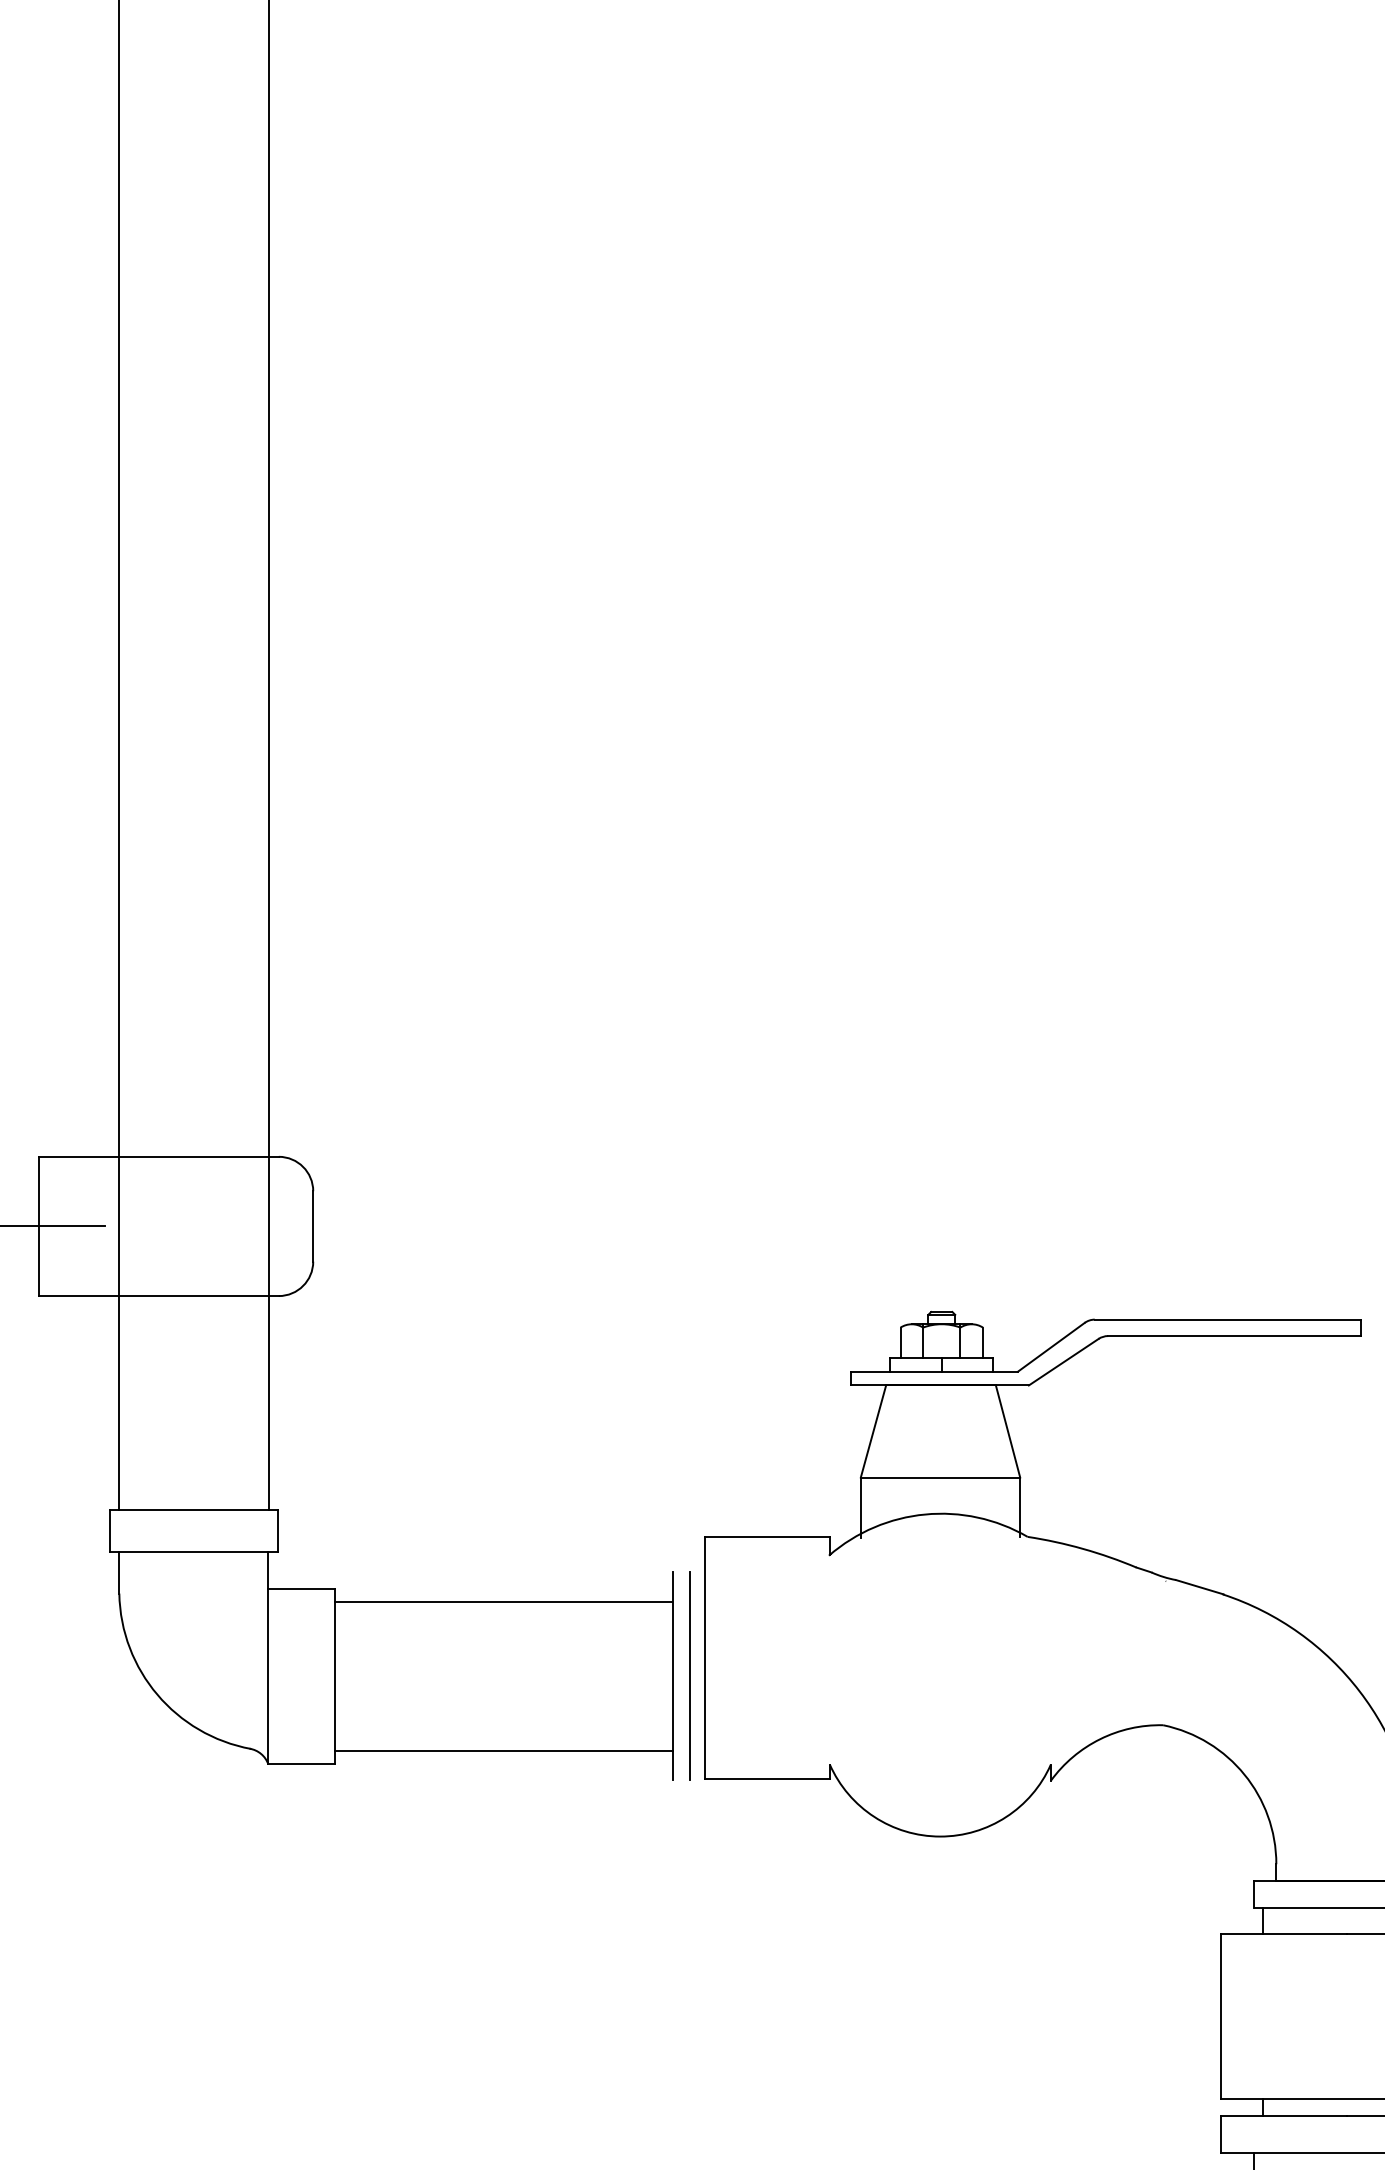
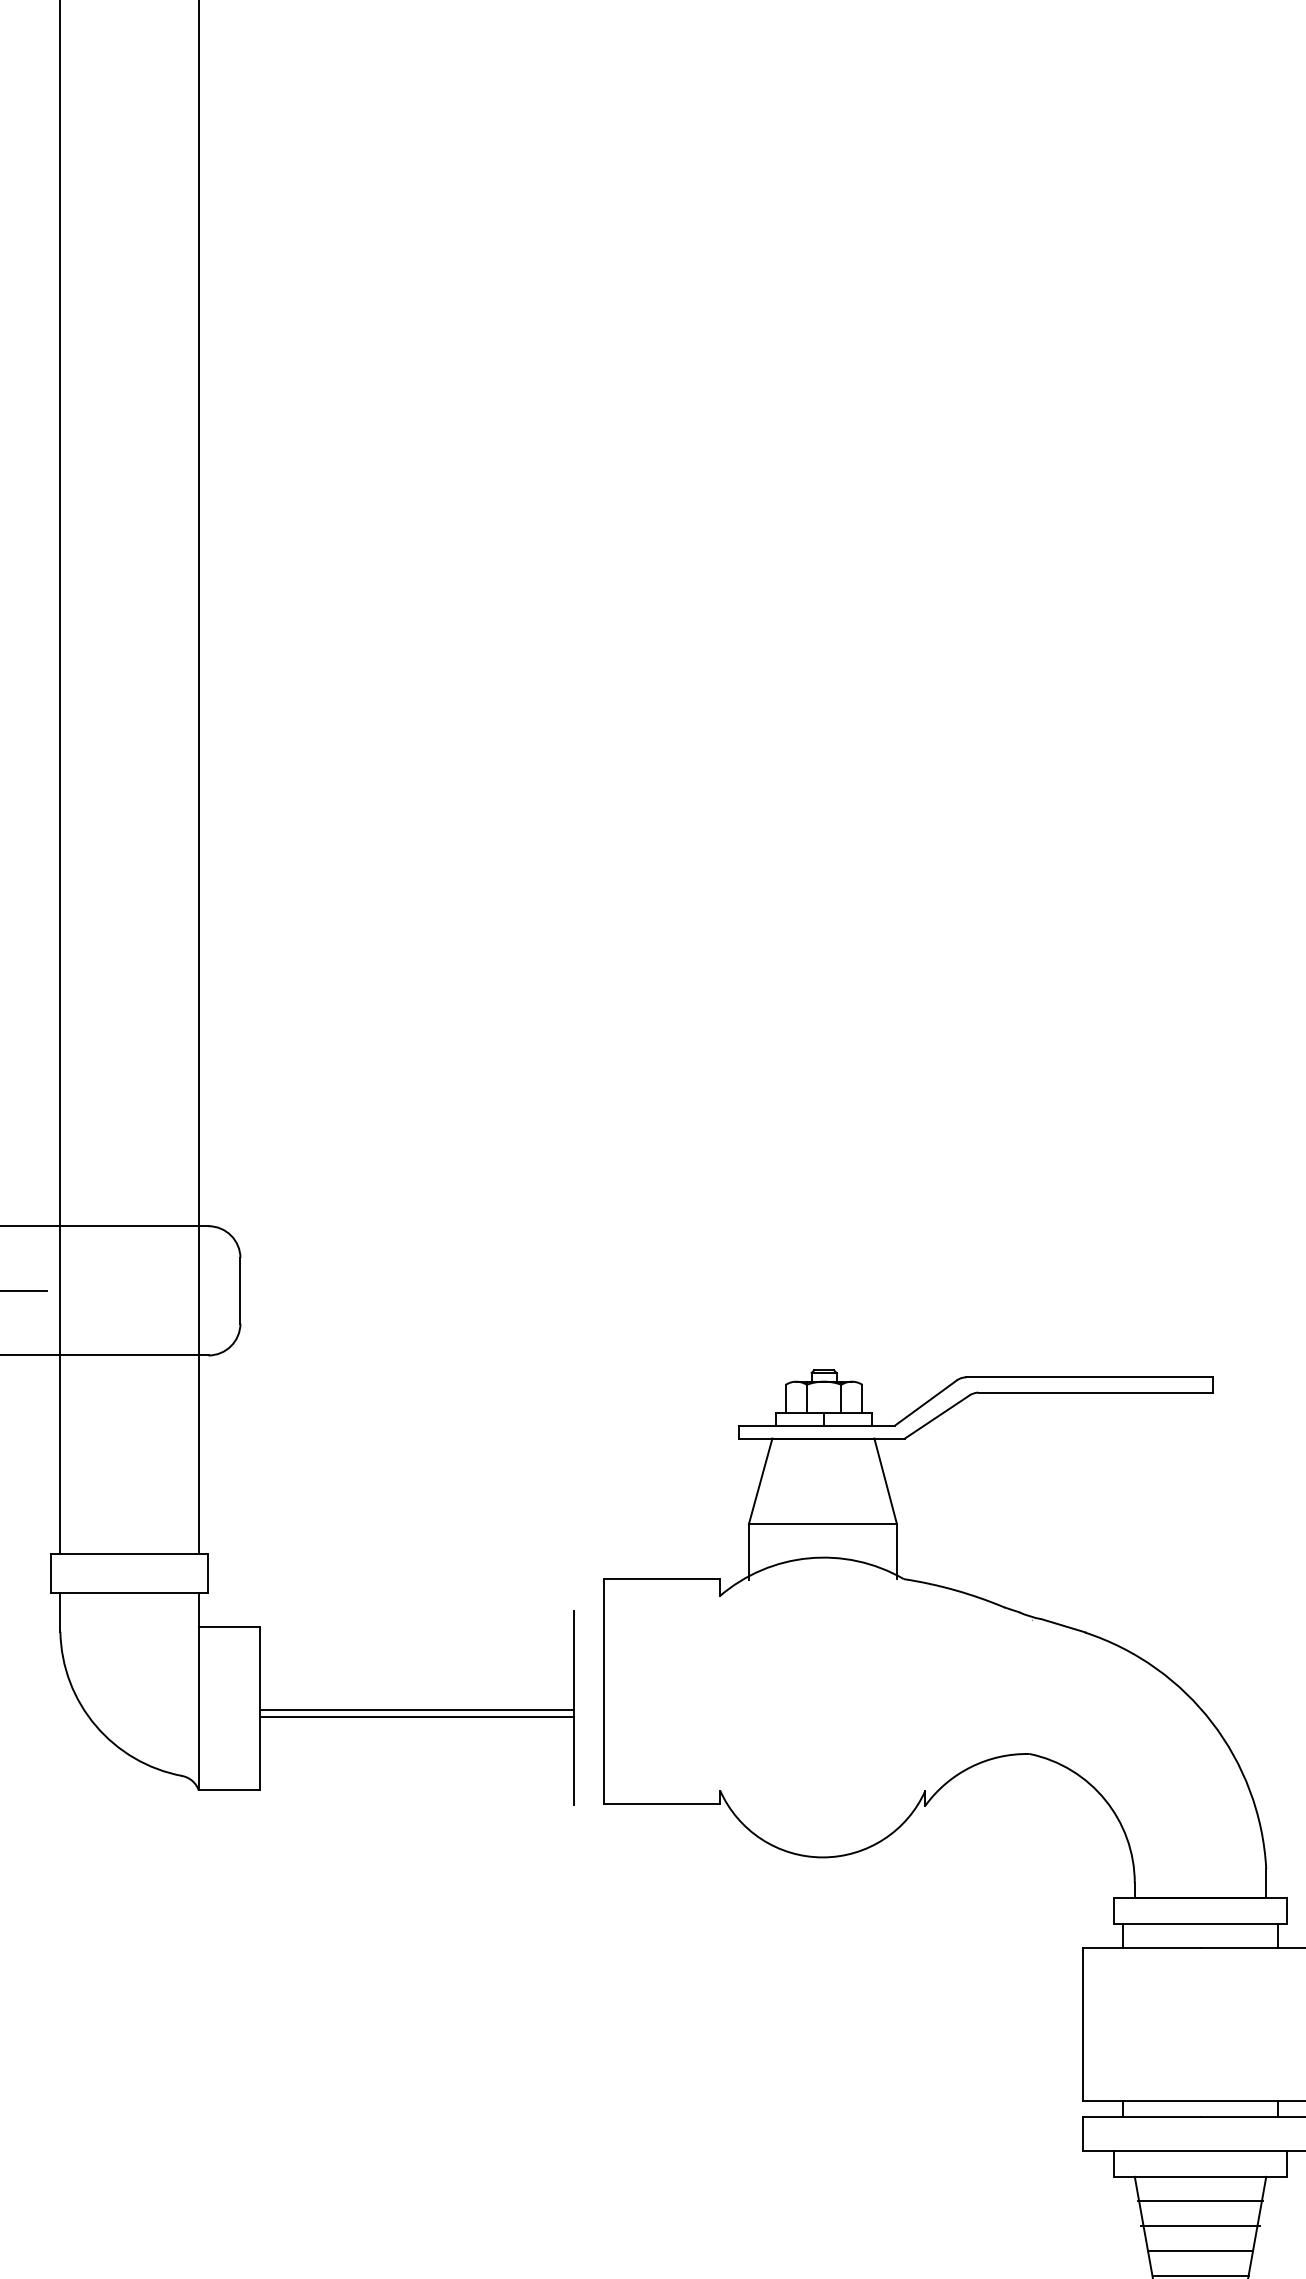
line: (502, 1601) -> (416, 1716), moved
line: (689, 1675) -> (589, 1707), removed
line: (503, 1751) -> (417, 1710), moved

